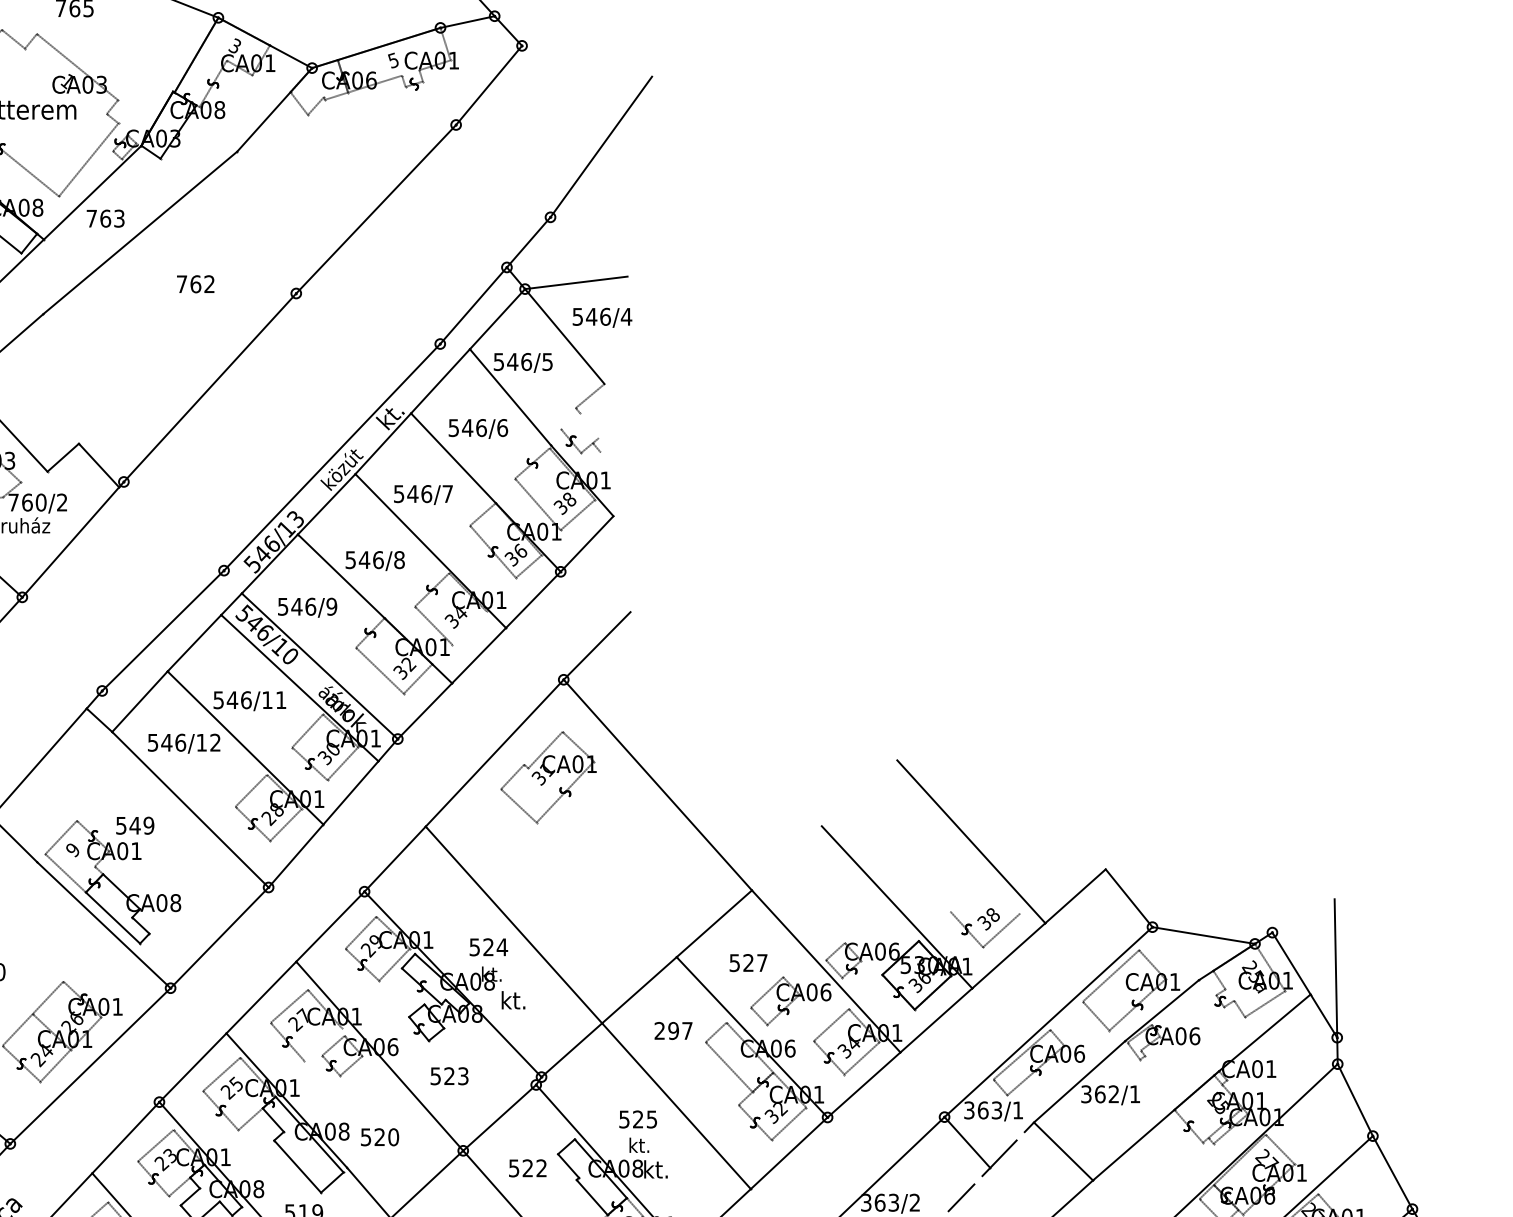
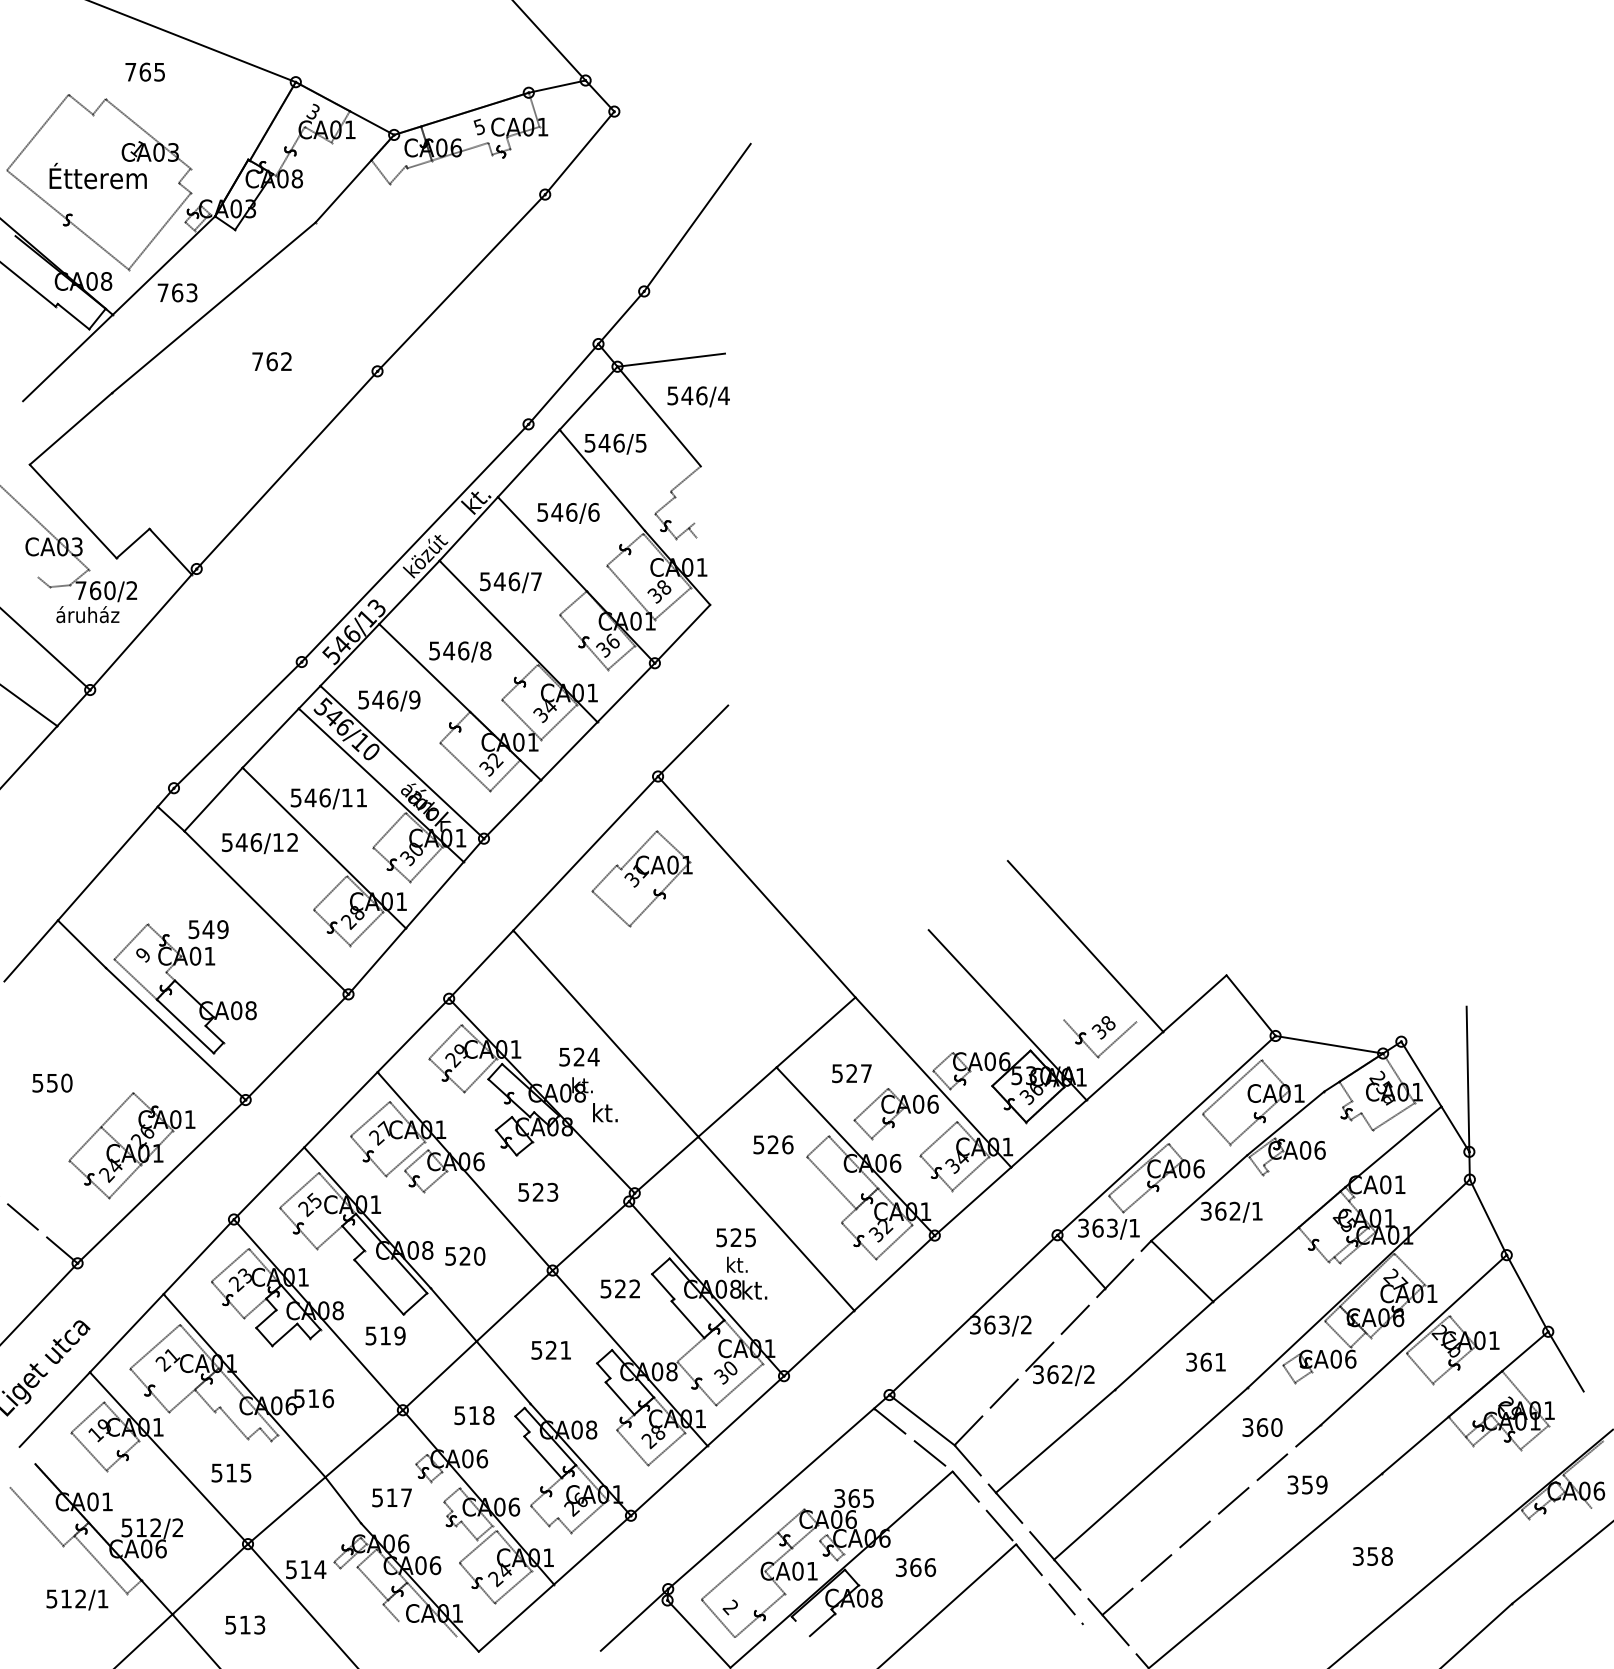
line: (570, 420) -> (665, 504), added
line: (469, 627) -> (559, 721), added
text: (673, 1030) -> (773, 1144), 297 -> 526
line: (322, 1043) -> (405, 1158), added

